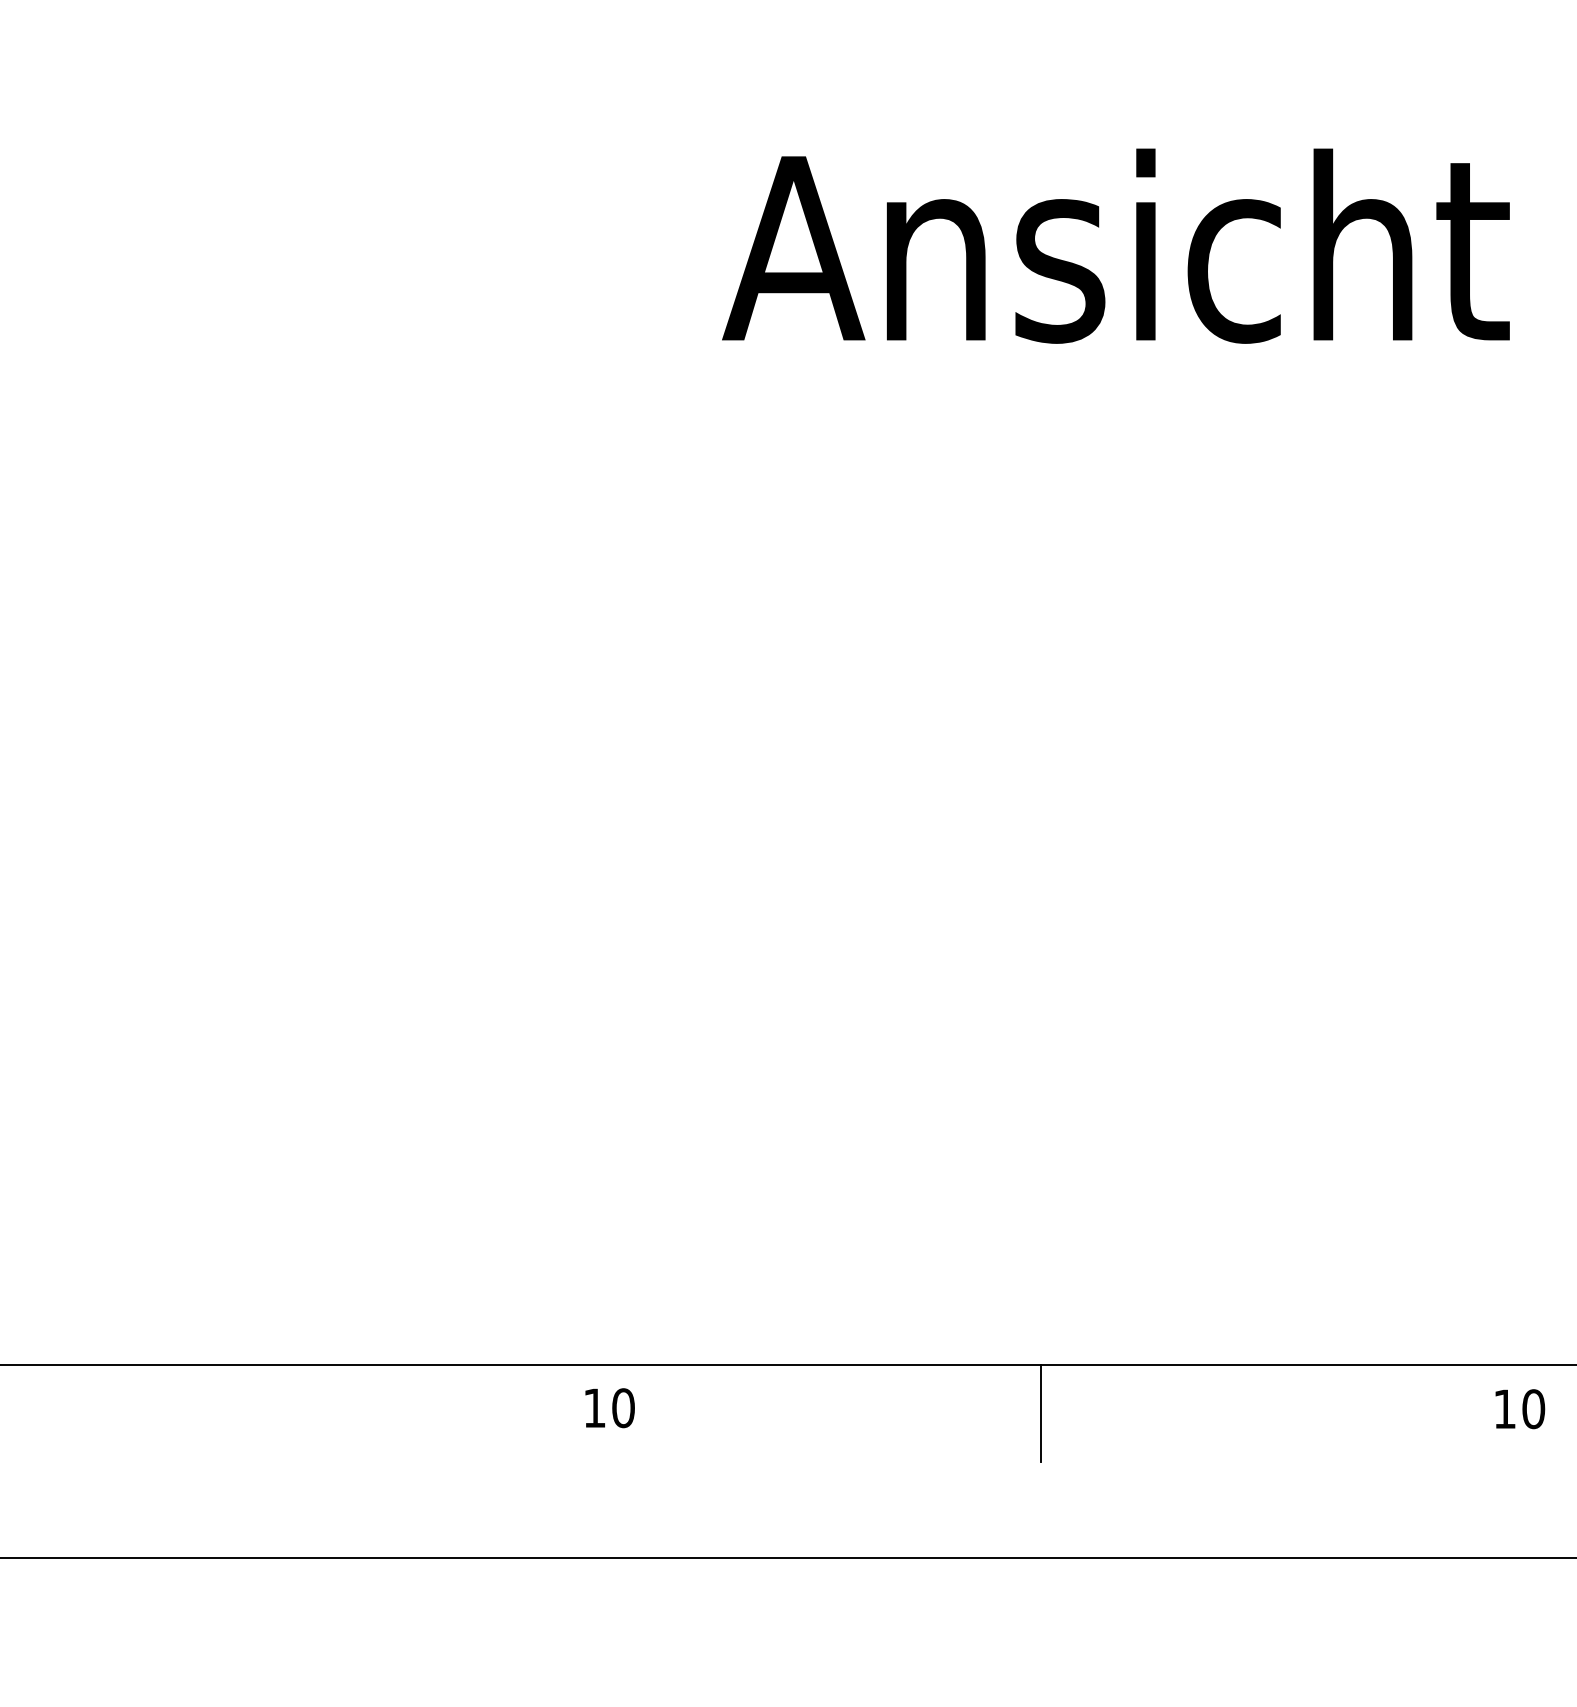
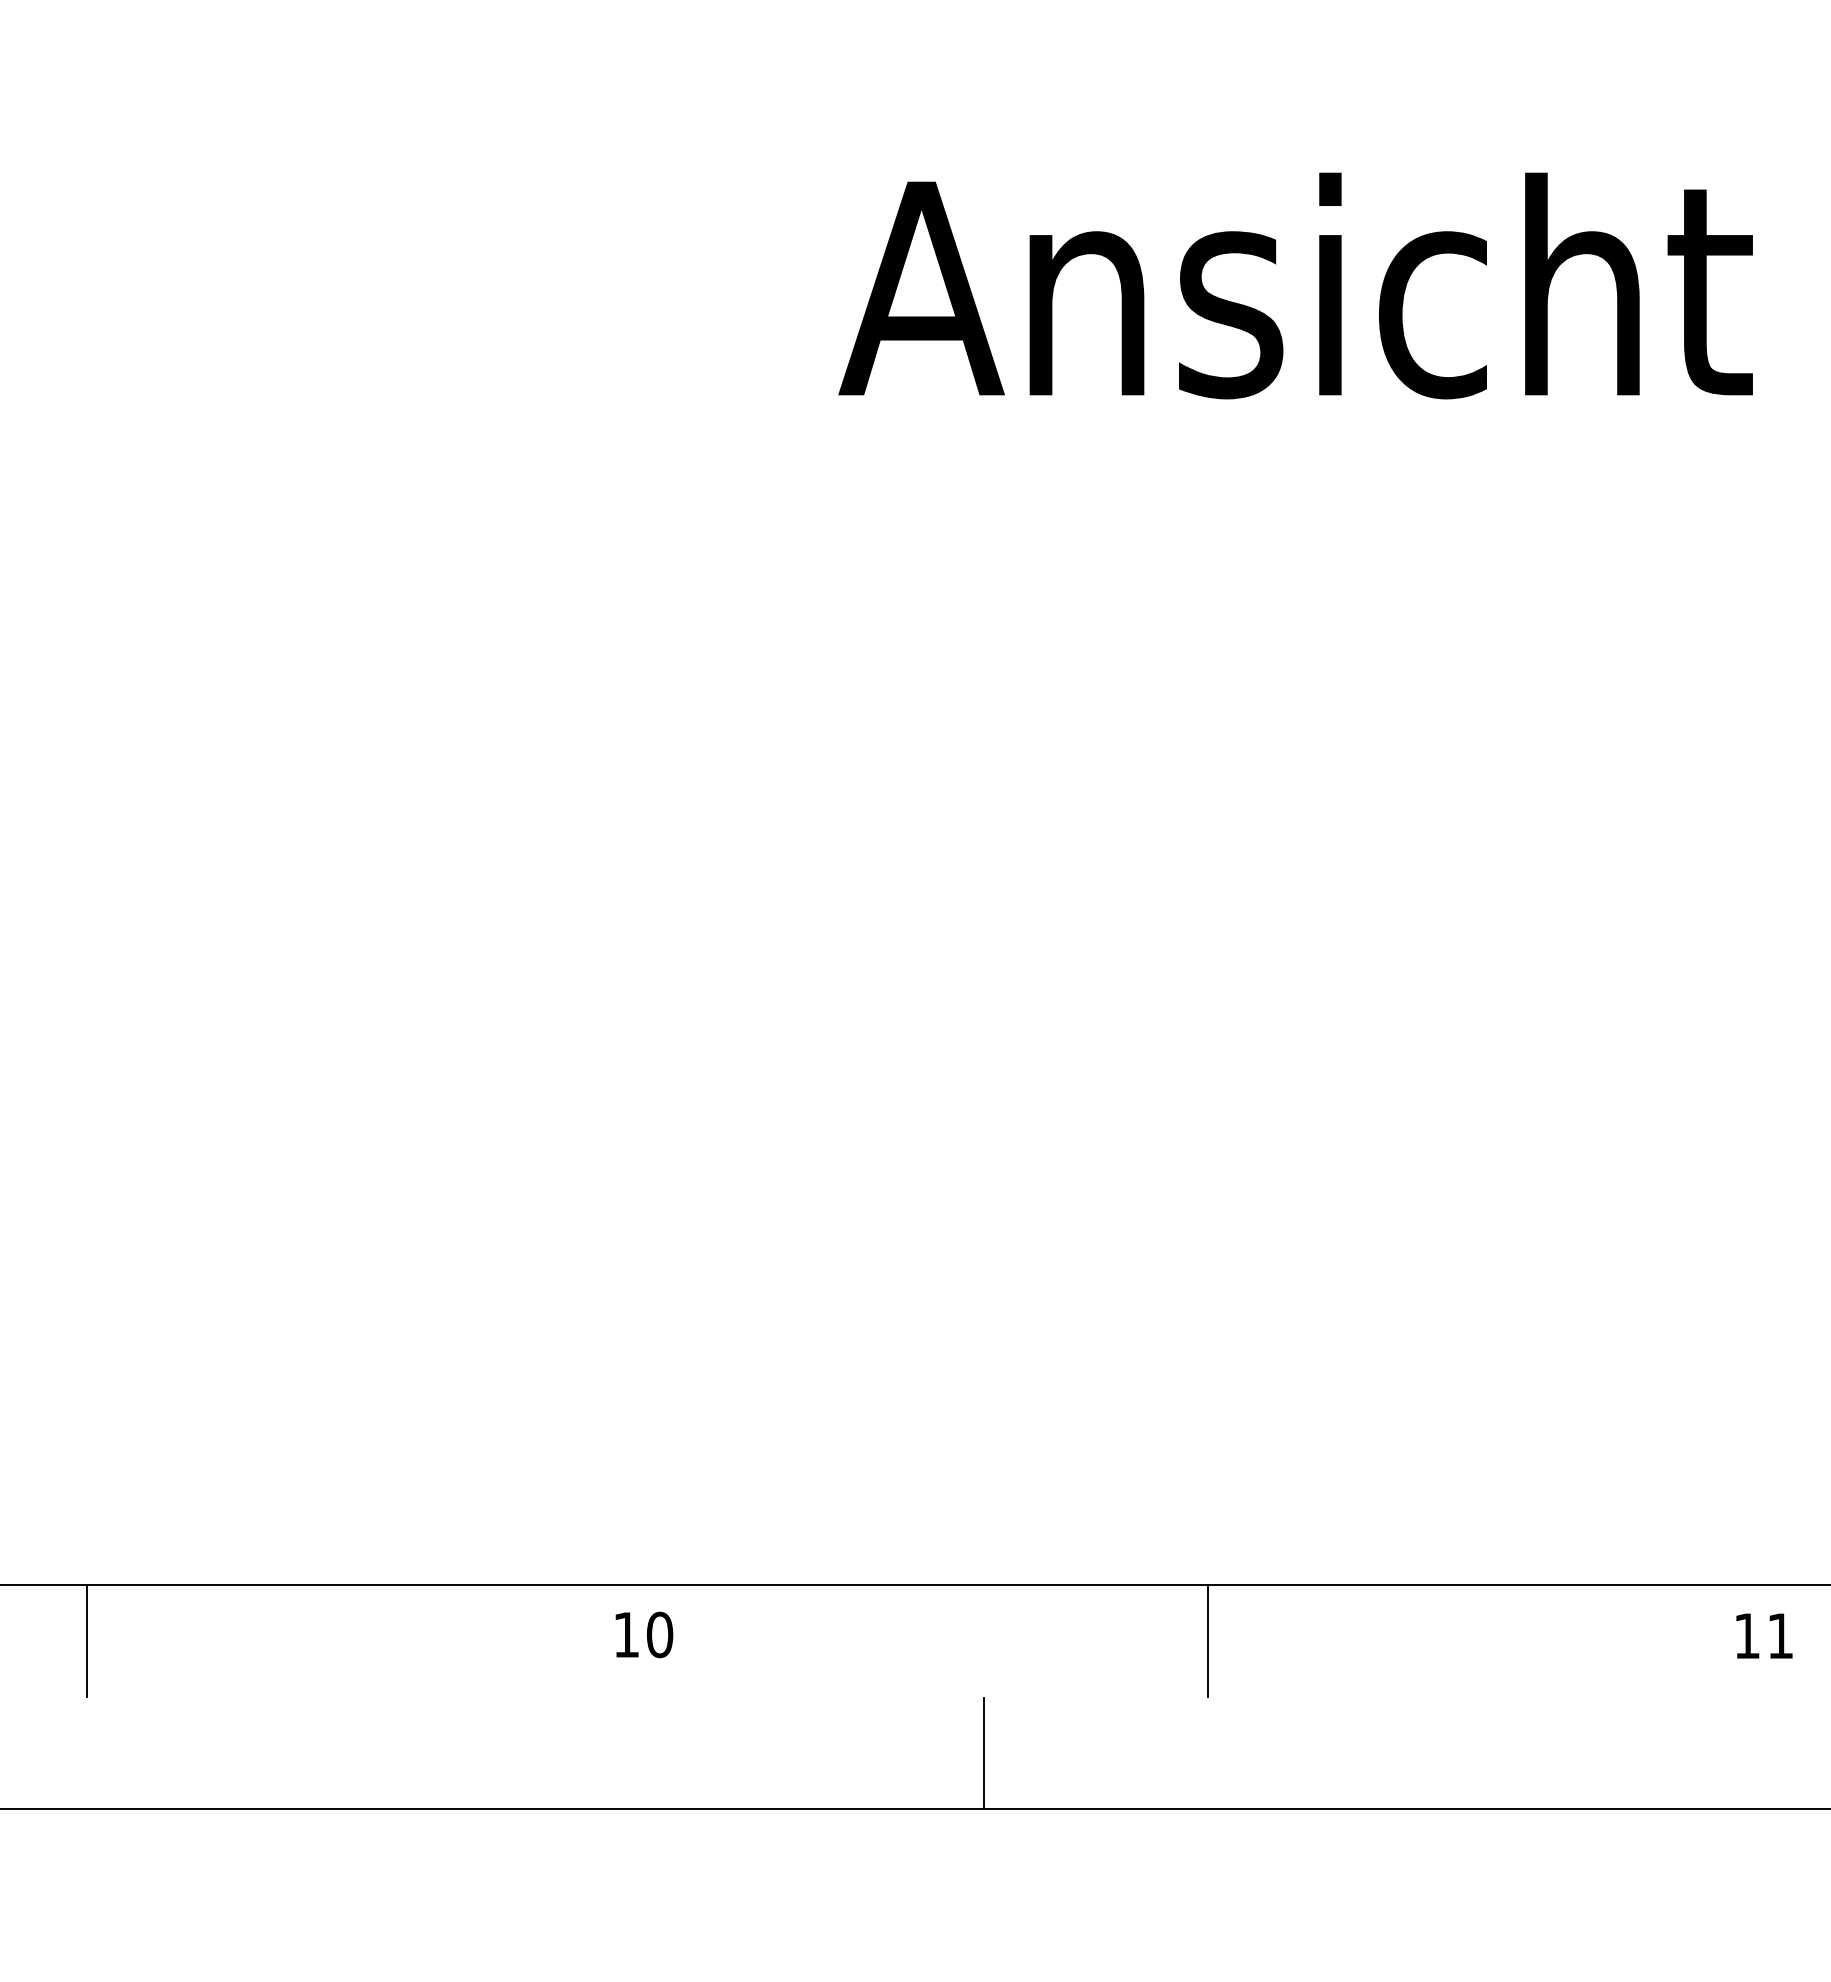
text: (610, 1407) -> (644, 1634), moved
text: (1533, 1408) -> (1780, 1635), 10 -> 11
line: (75, 1413) -> (87, 1641), added
line: (847, 1510) -> (983, 1753), added

